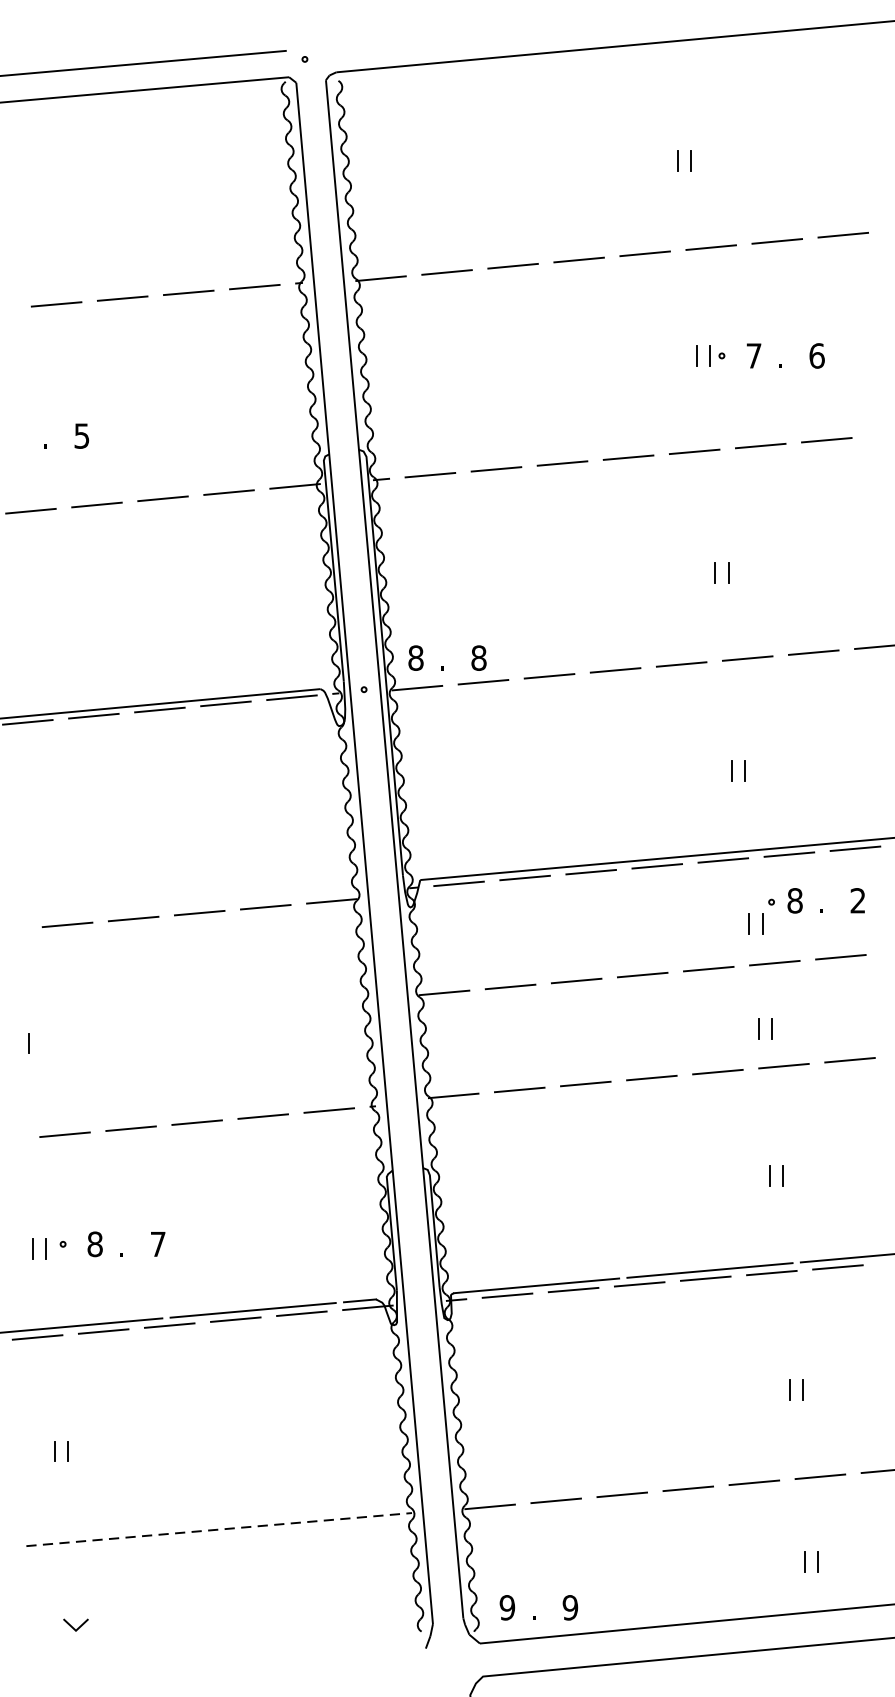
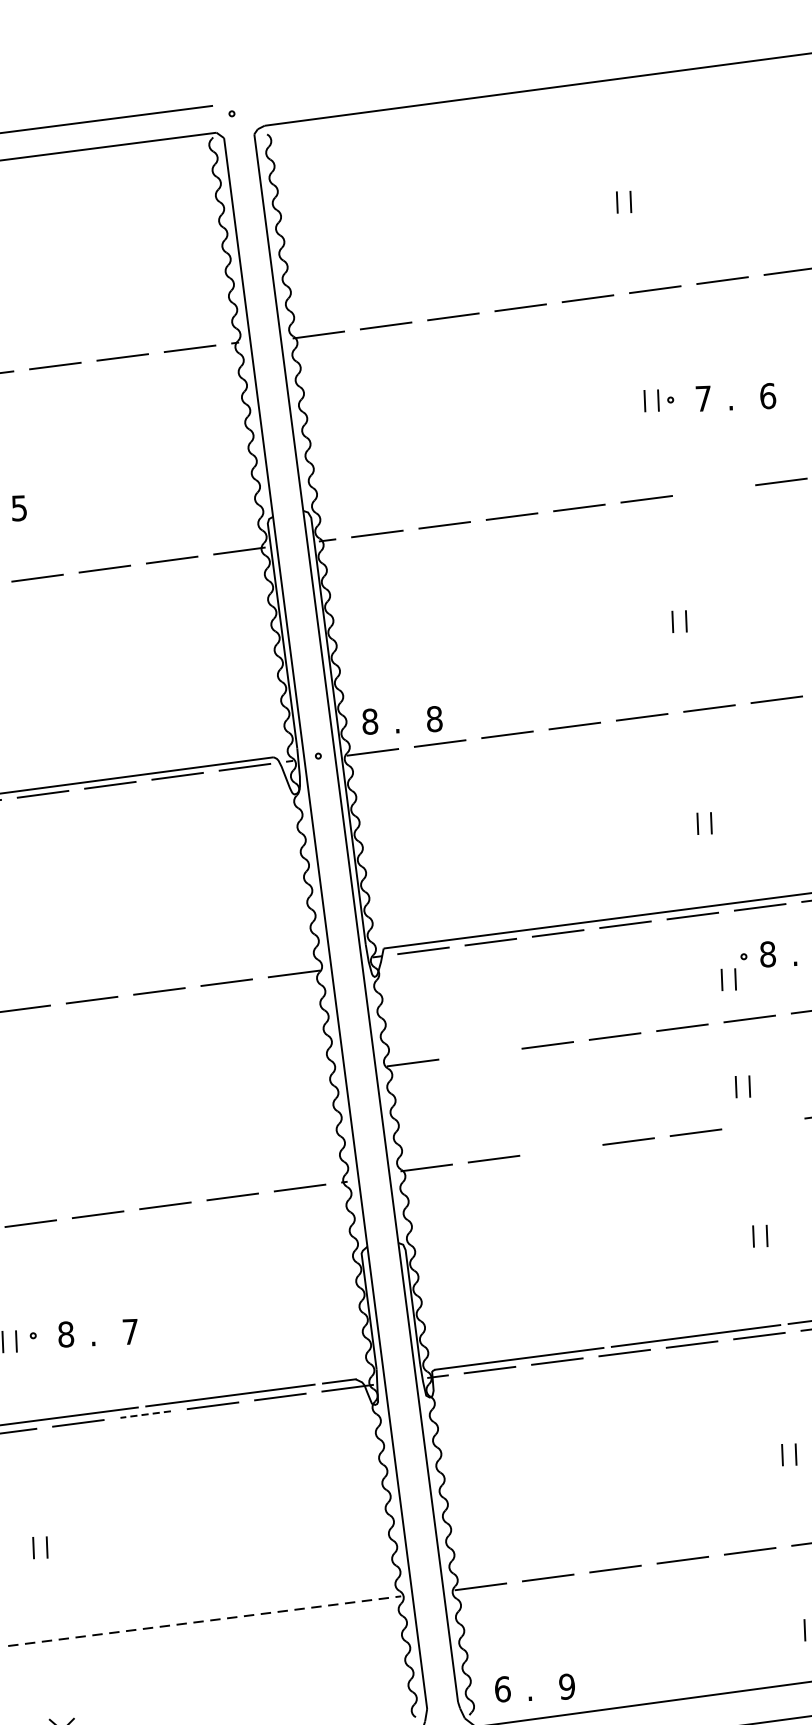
line: (760, 445) -> (713, 490), removed
line: (510, 986) -> (480, 1053), removed
line: (783, 1065) -> (762, 1123), removed
line: (585, 1083) -> (561, 1149), removed
line: (169, 1325) -> (145, 1414), solid -> dashed
text: (507, 1607) -> (502, 1689), 9 -> 6

